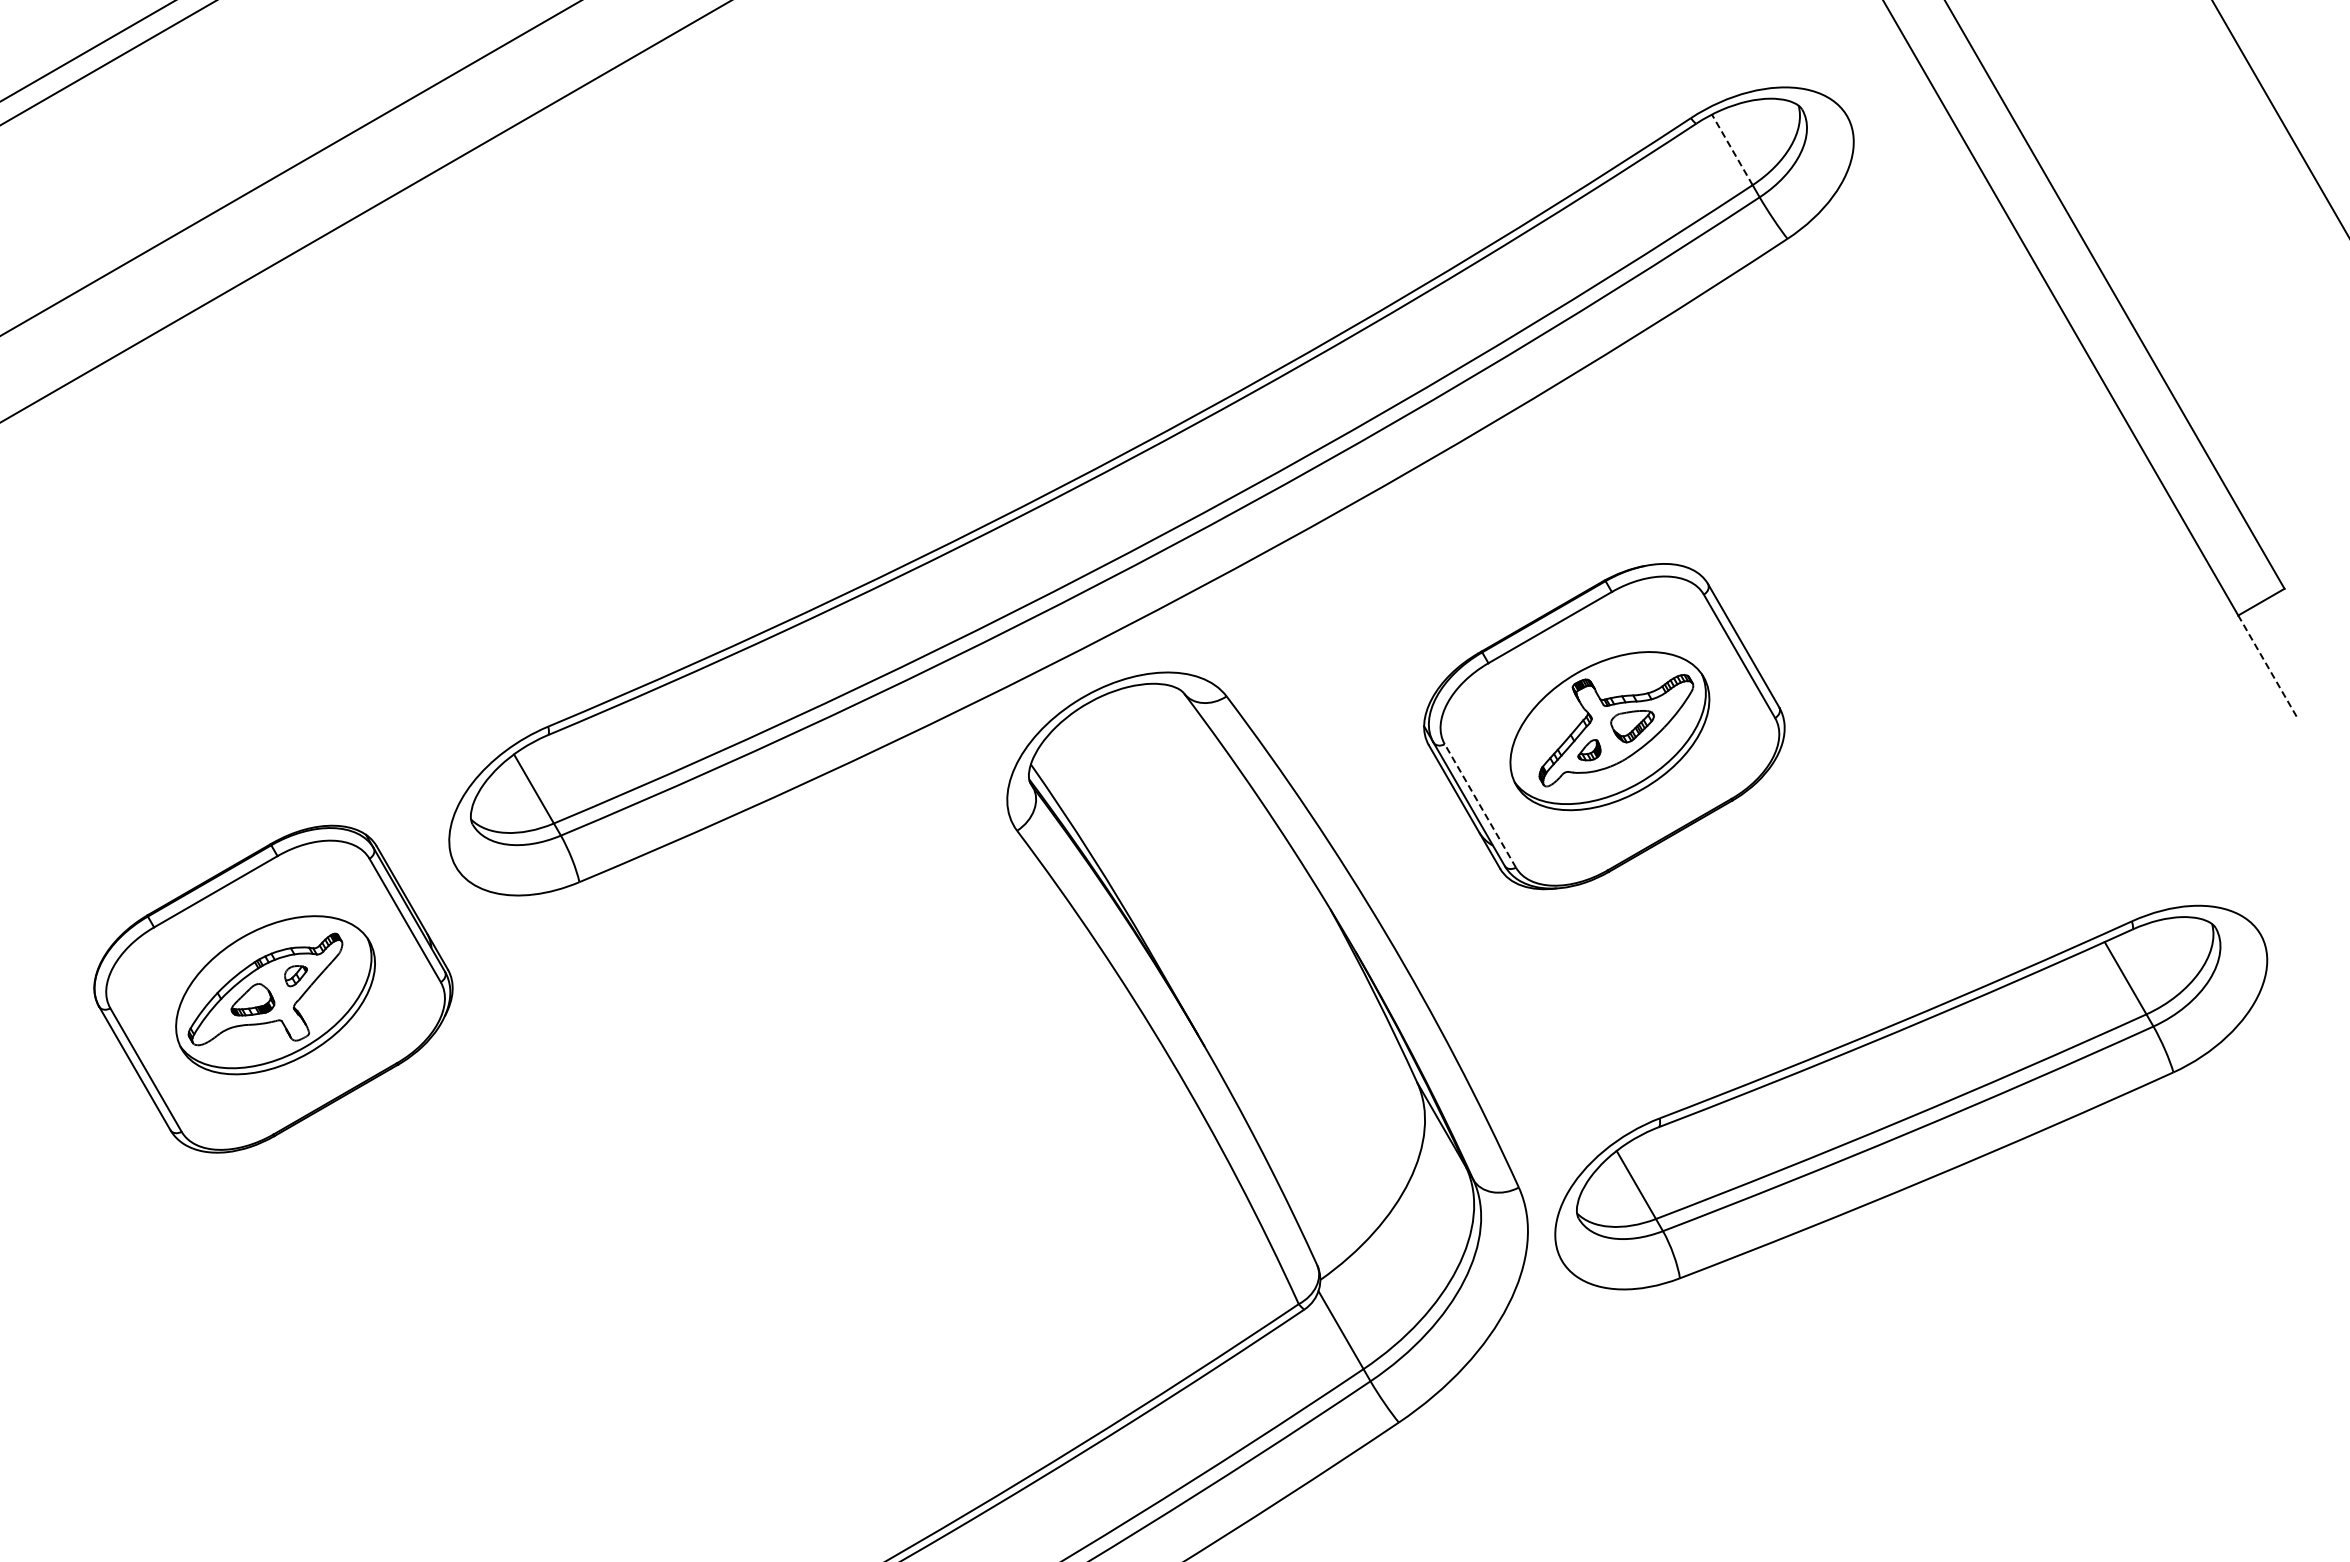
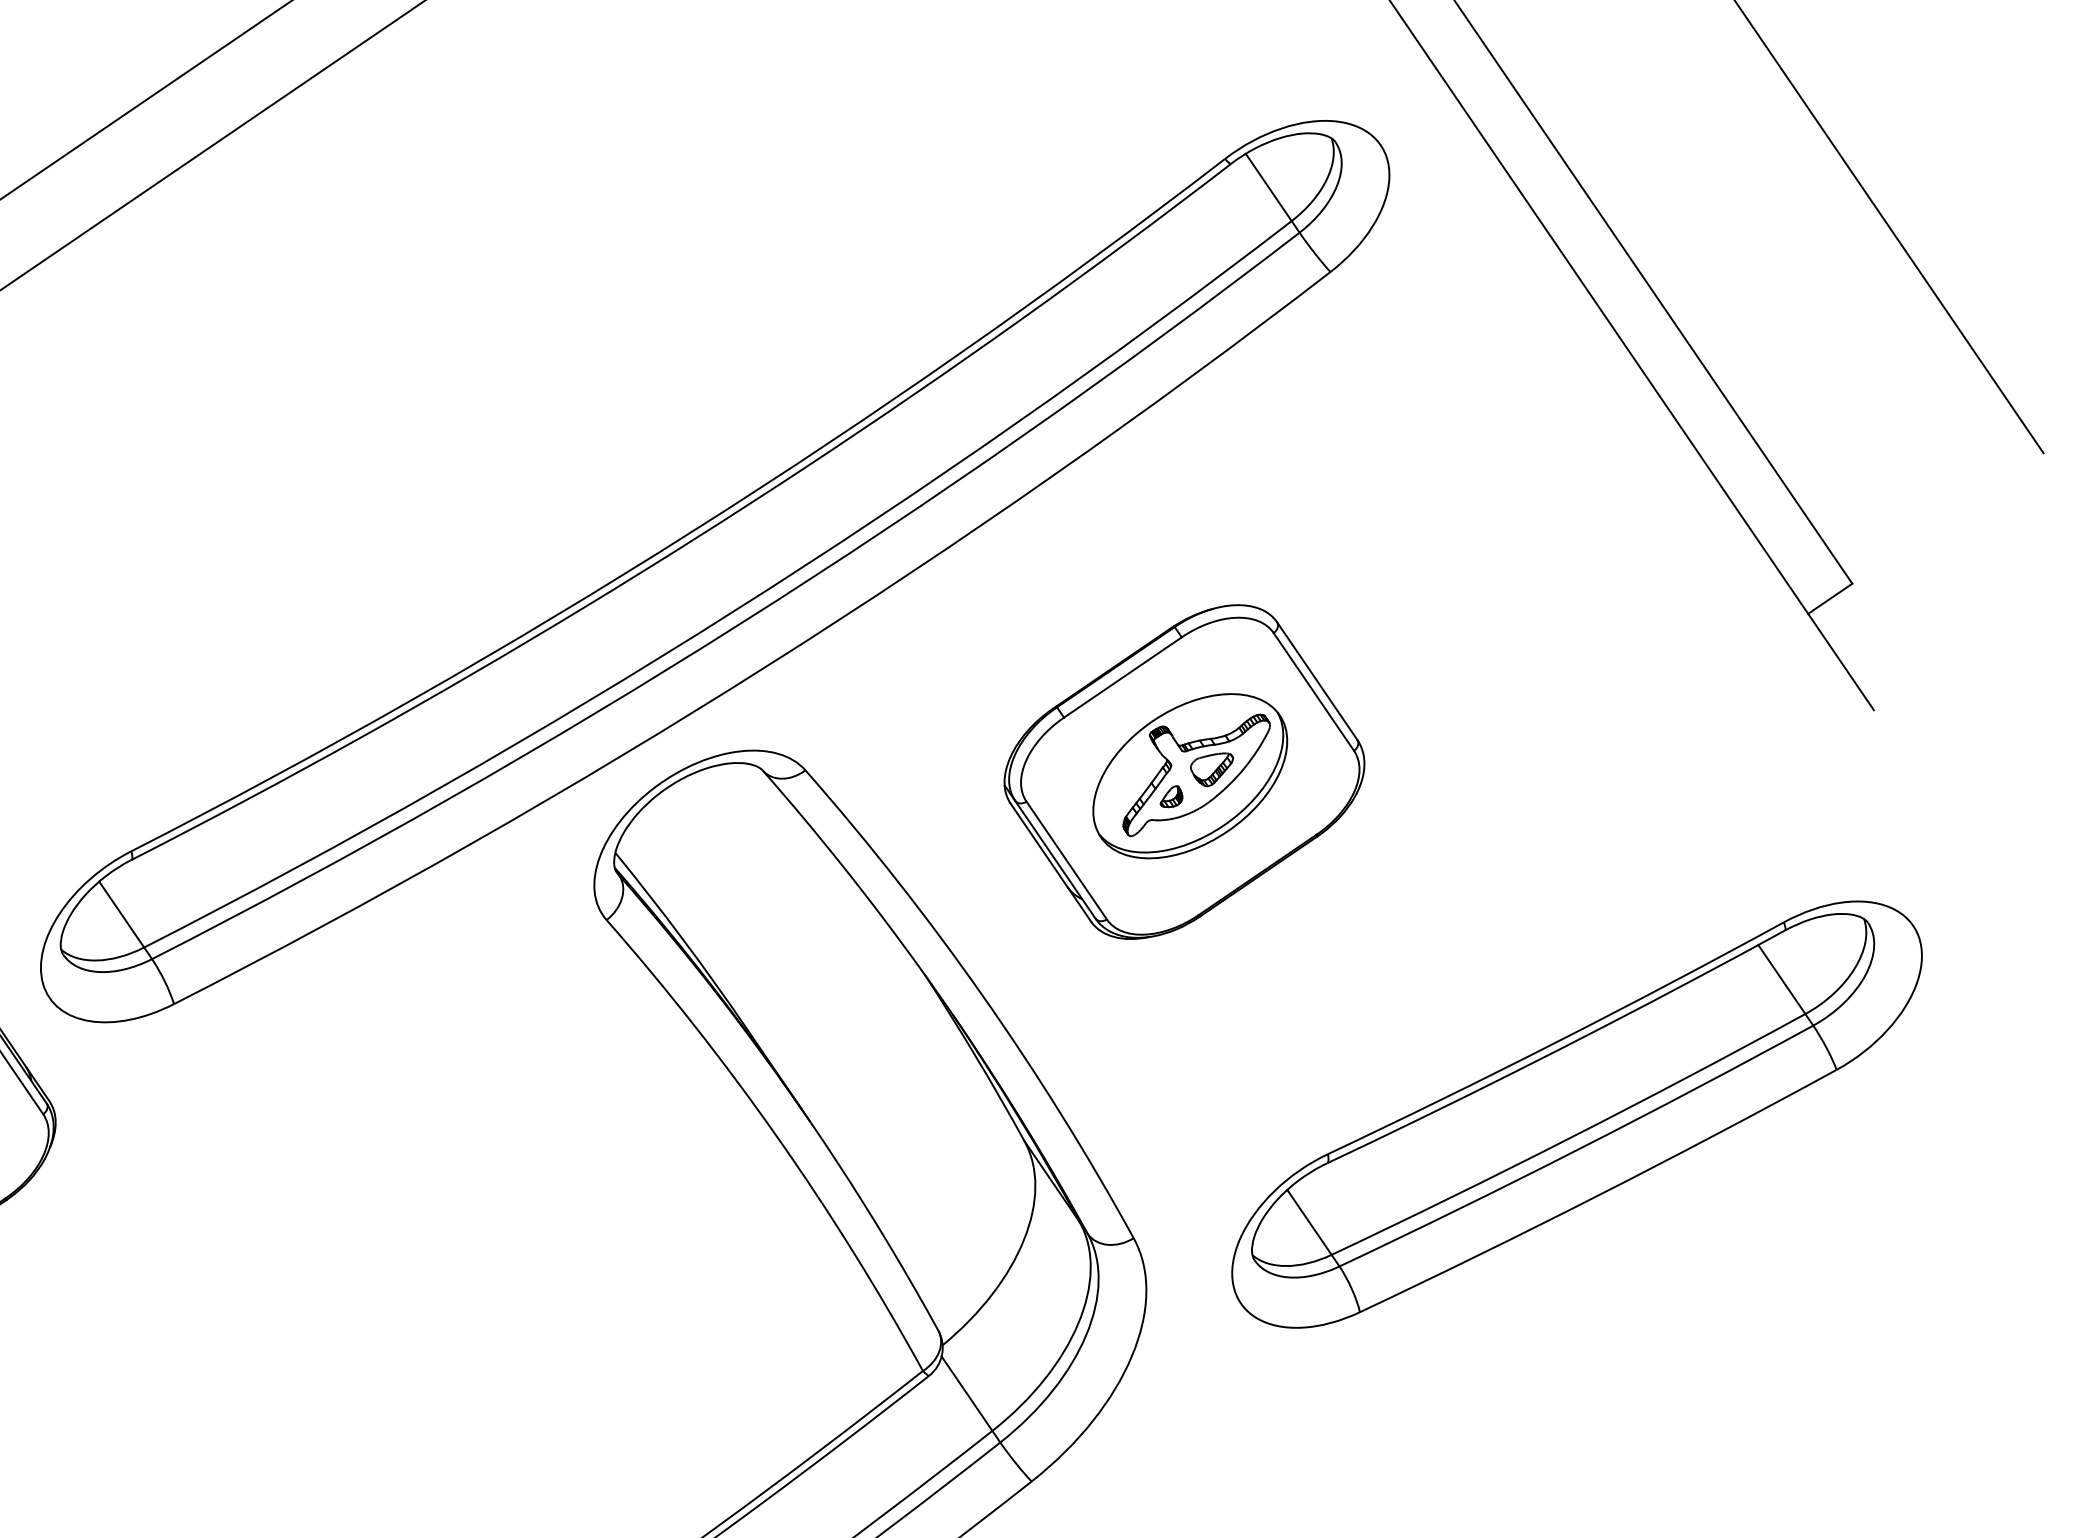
line: (1732, 149) -> (1268, 187), dashed -> solid
line: (2267, 665) -> (1841, 661), dashed -> solid
line: (1480, 805) -> (1066, 860), dashed -> solid
part: (1911, 1097) -> (1577, 1114), moved

